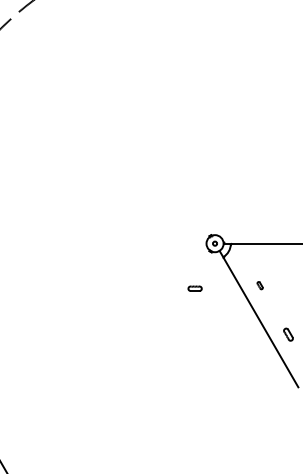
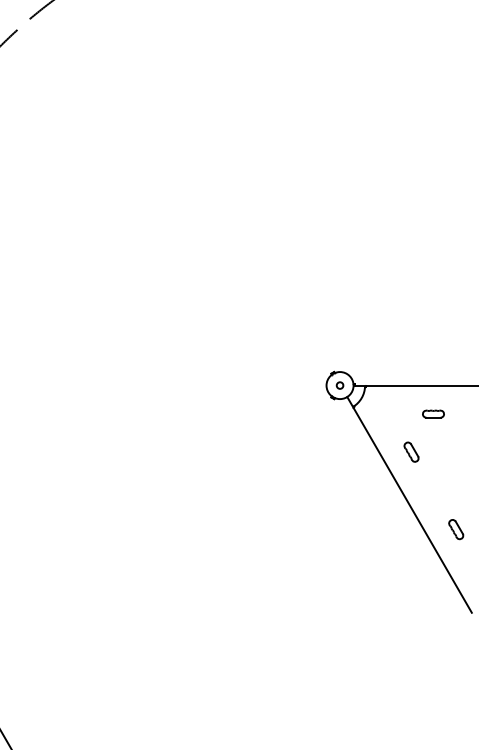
part: (259, 285) -> (410, 451), size x1.67
part: (194, 288) -> (432, 413), moved

